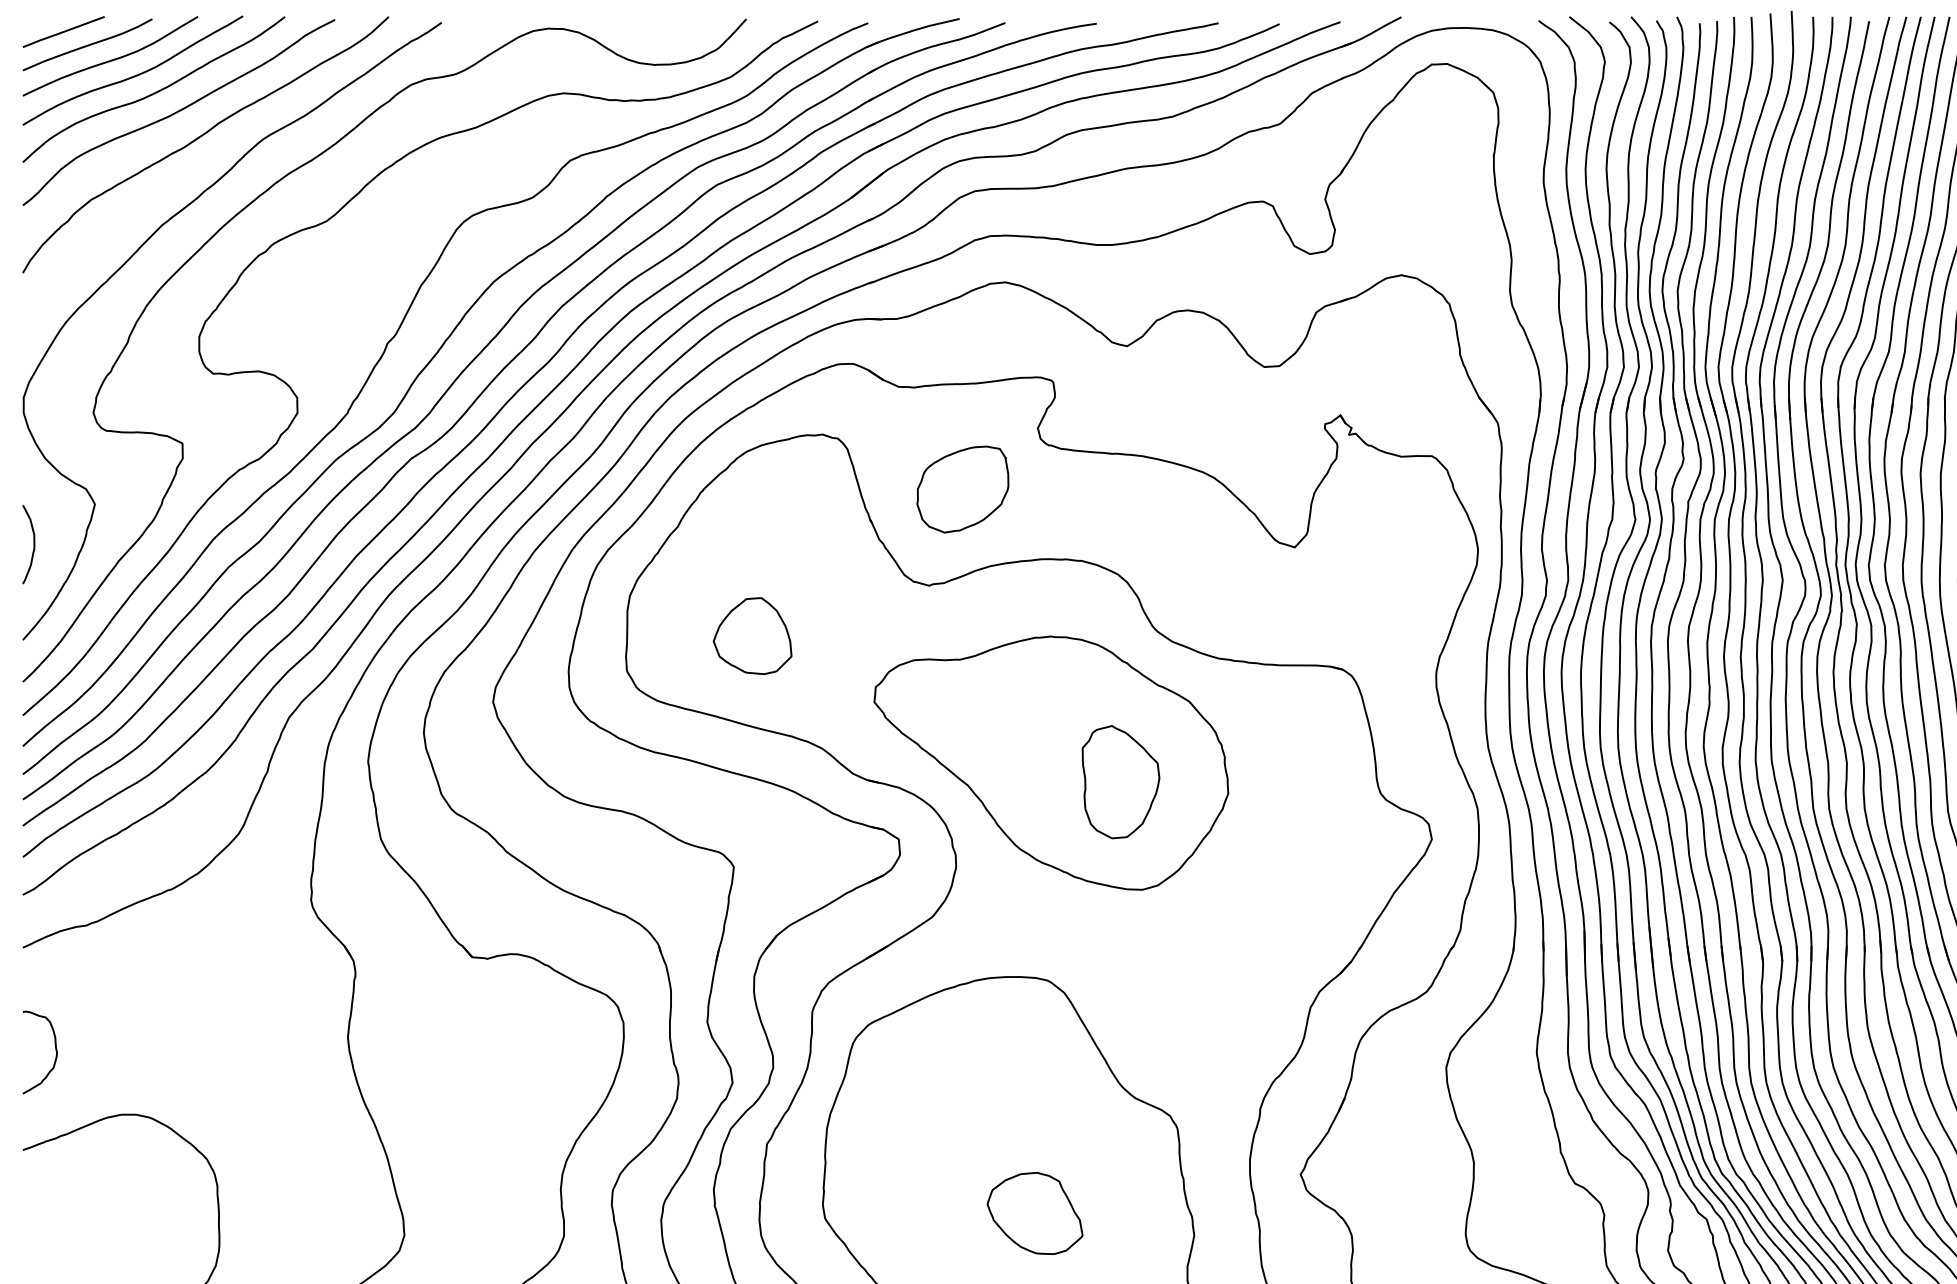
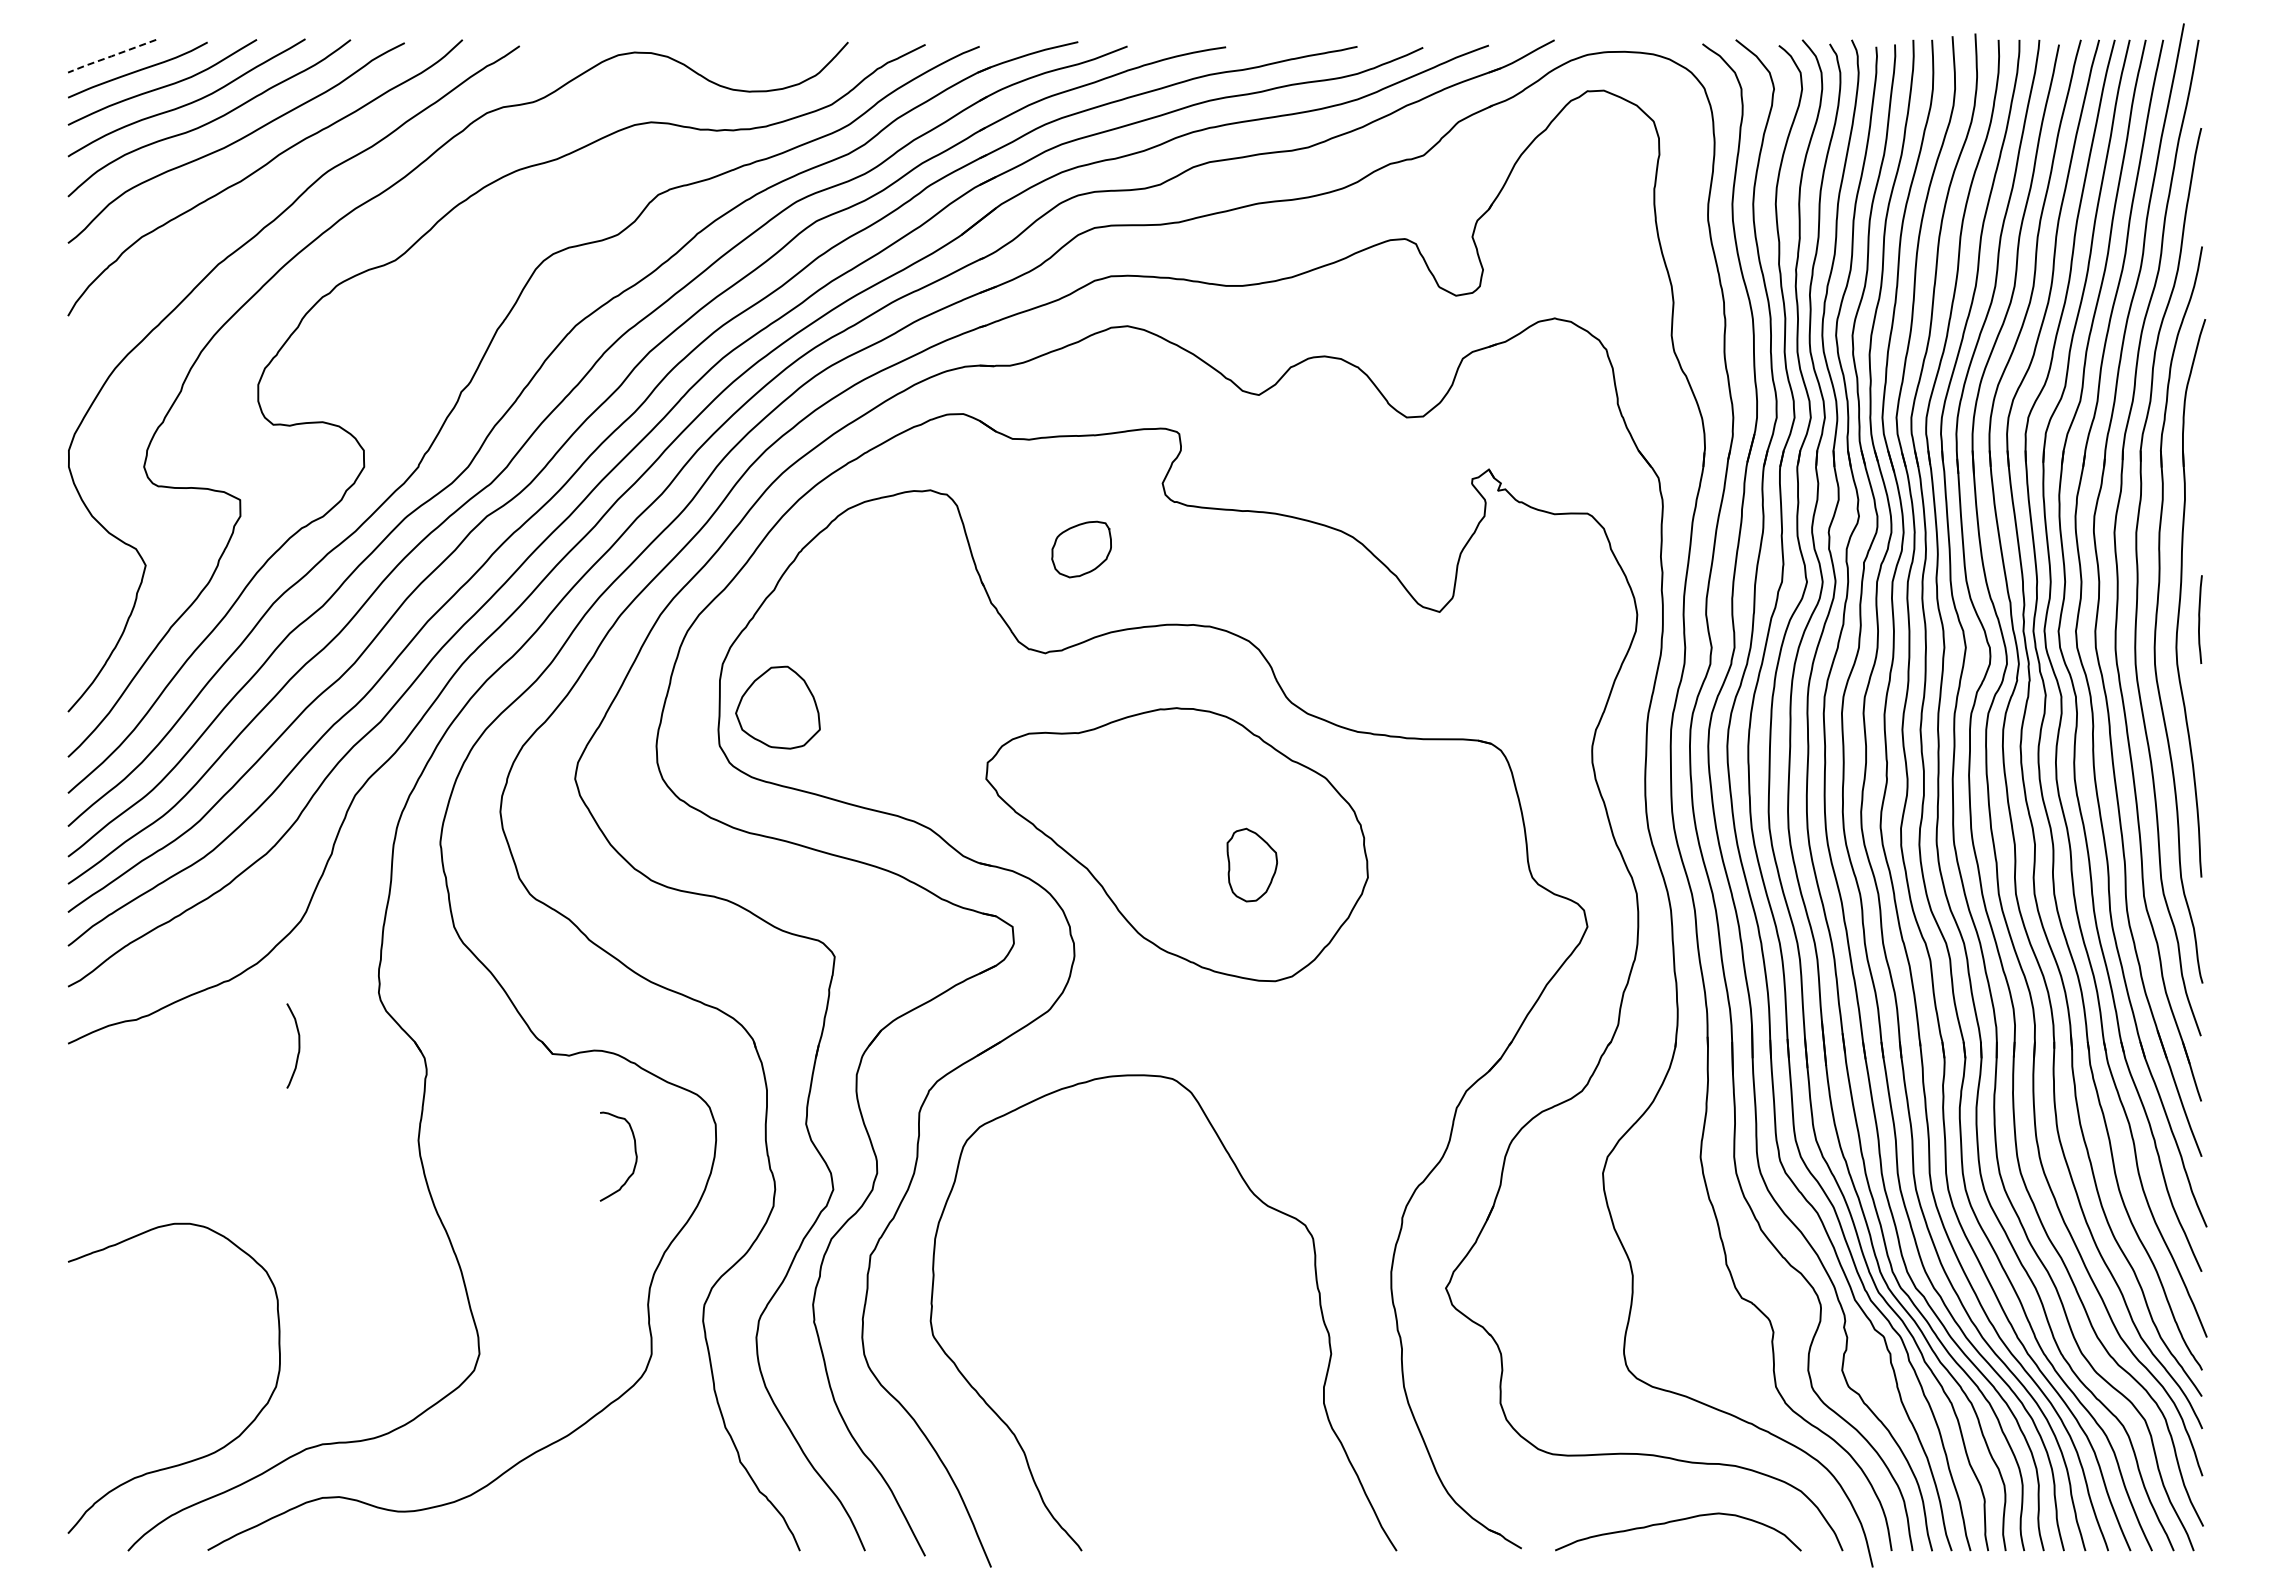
line: (63, 32) -> (111, 56), solid -> dashed
part: (962, 489) -> (1081, 549), size x0.6
curve: (33, 544) -> (298, 1045), moved
part: (752, 635) -> (777, 707), moved
part: (1121, 781) -> (1252, 864), size x0.6
curve: (54, 1047) -> (634, 1151), moved
part: (1035, 1212) -> (1159, 1329), removed

